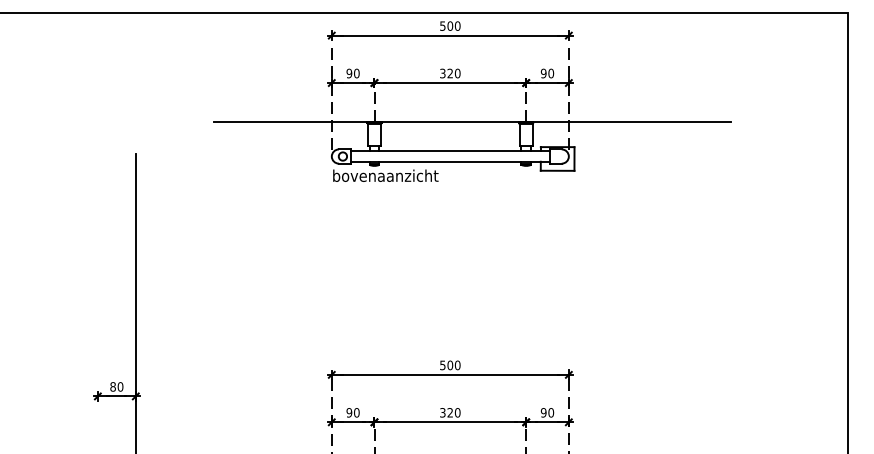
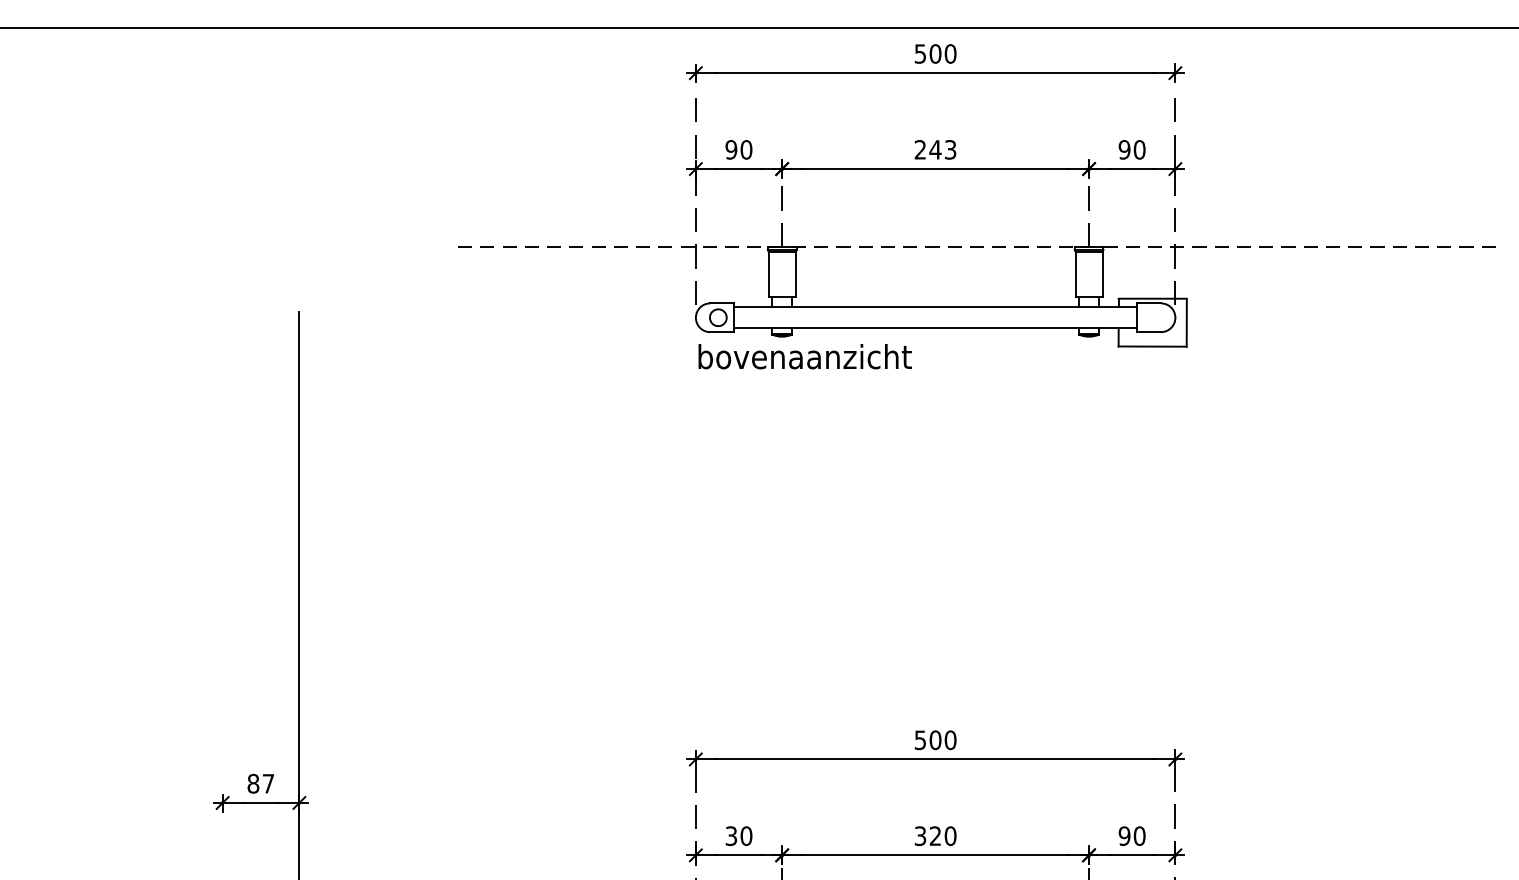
text: (450, 73) -> (935, 149), 320 -> 243
line: (473, 121) -> (982, 246), solid -> dashed
text: (120, 386) -> (268, 782), 80 -> 87
text: (349, 412) -> (731, 835), 90 -> 30

